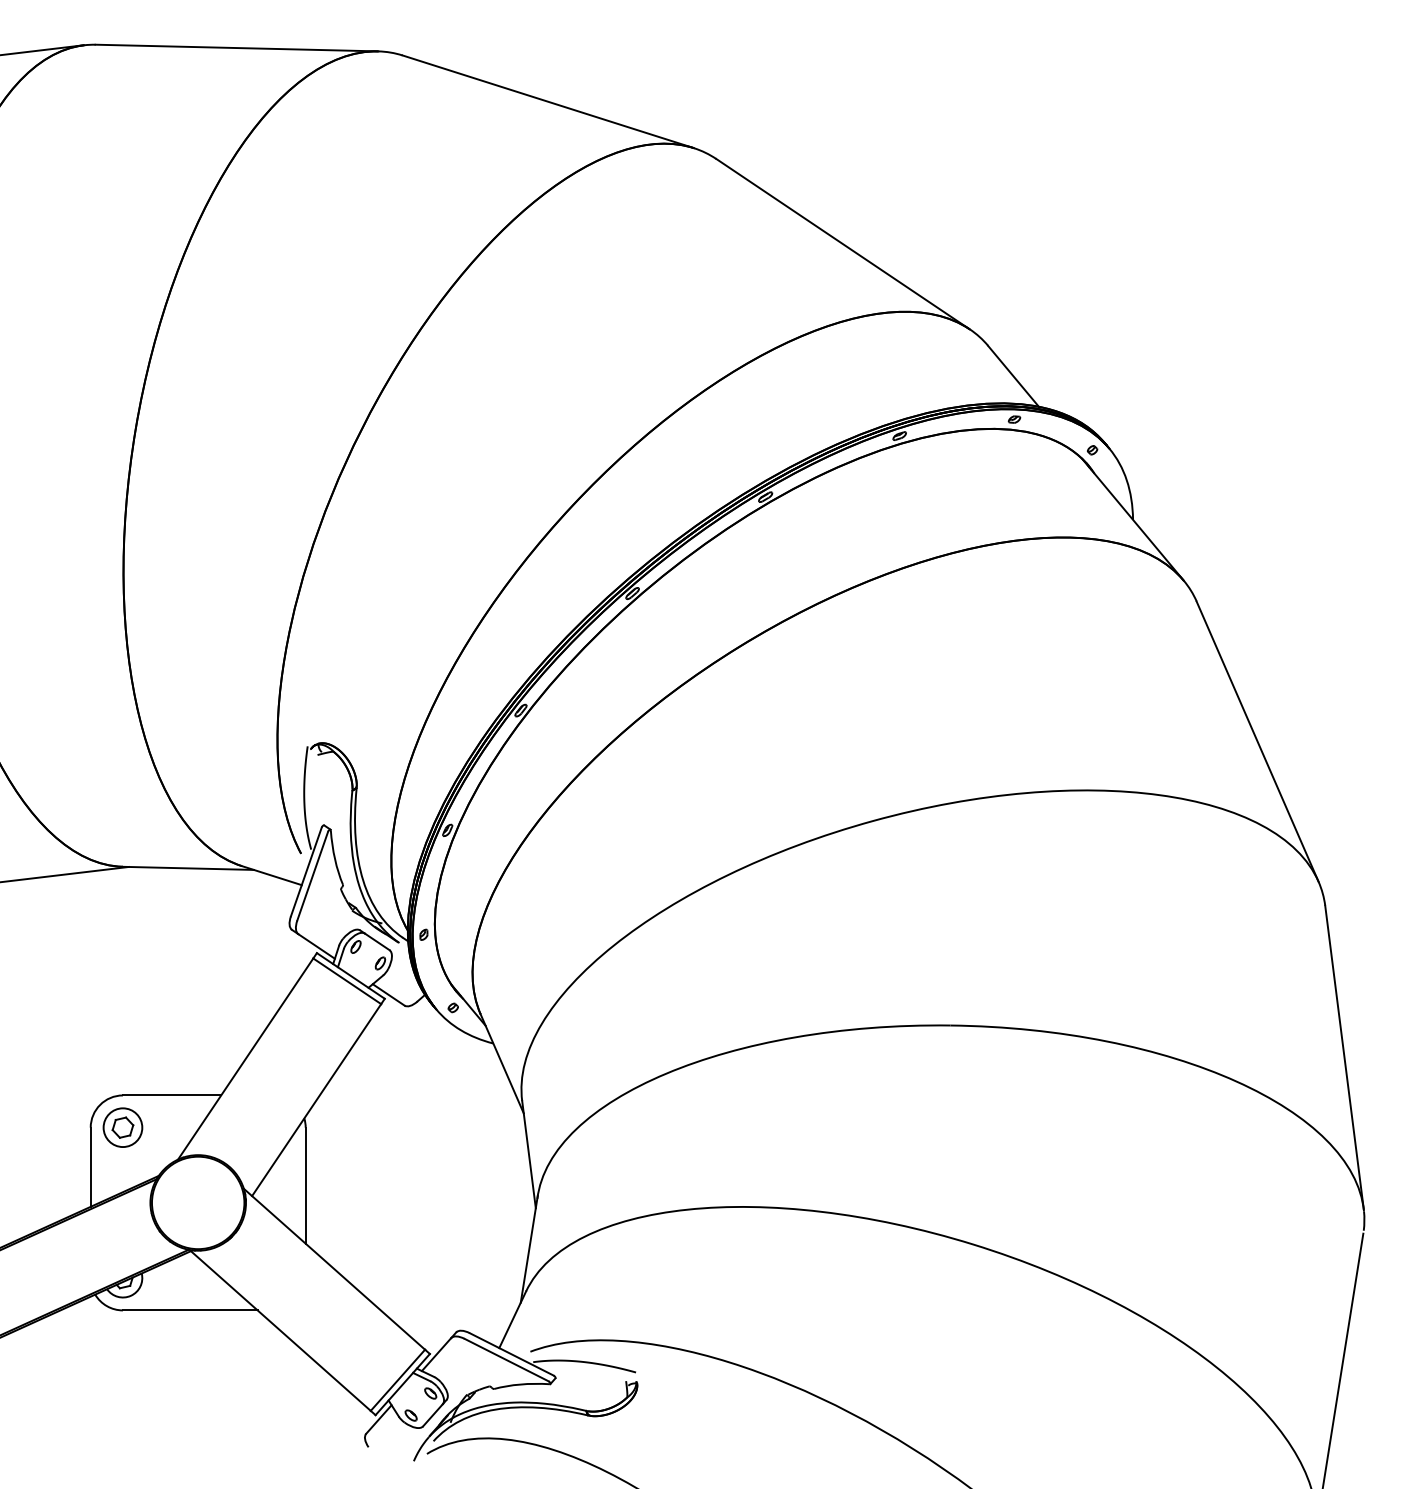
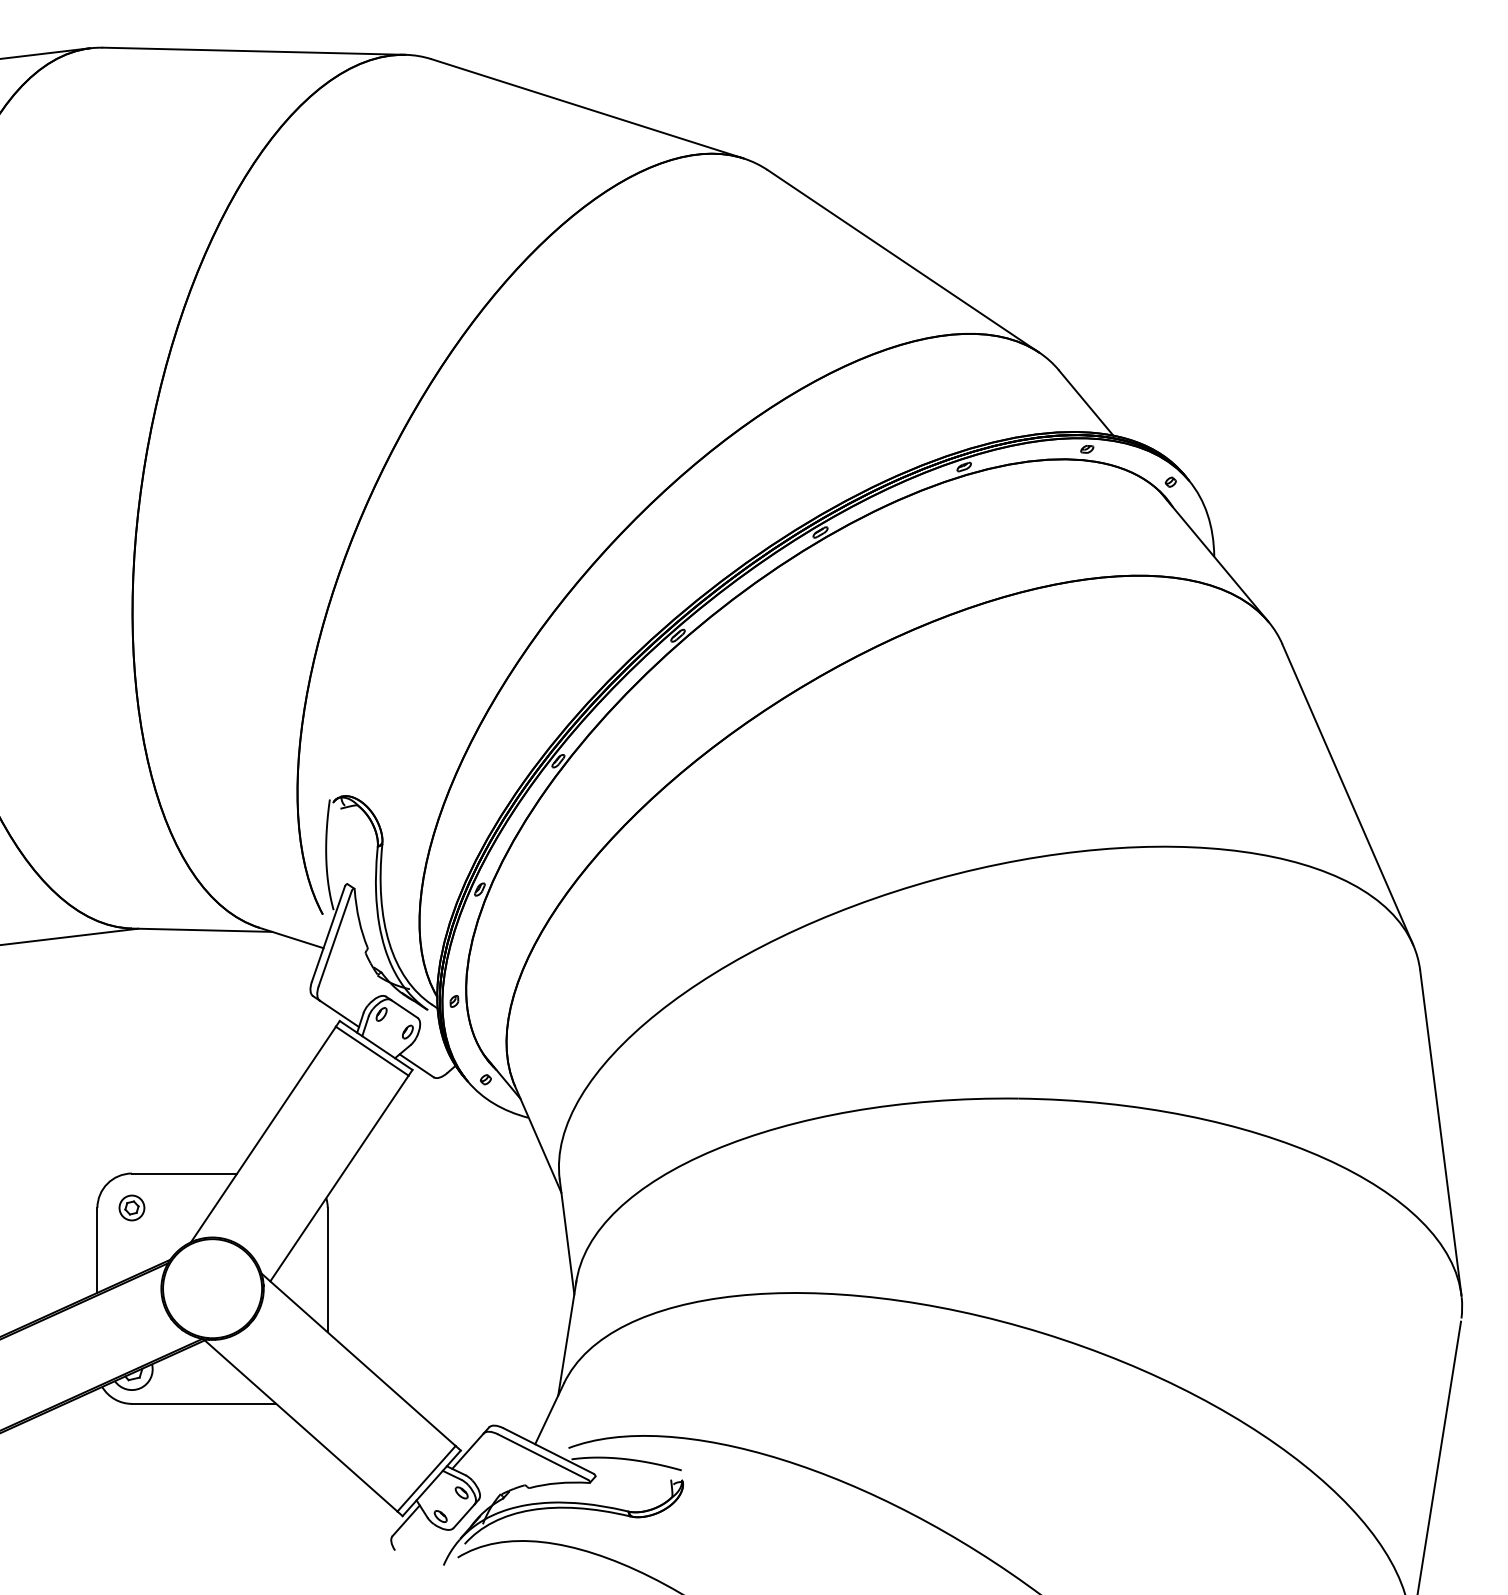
part: (122, 1127) -> (131, 1207), size x0.6

